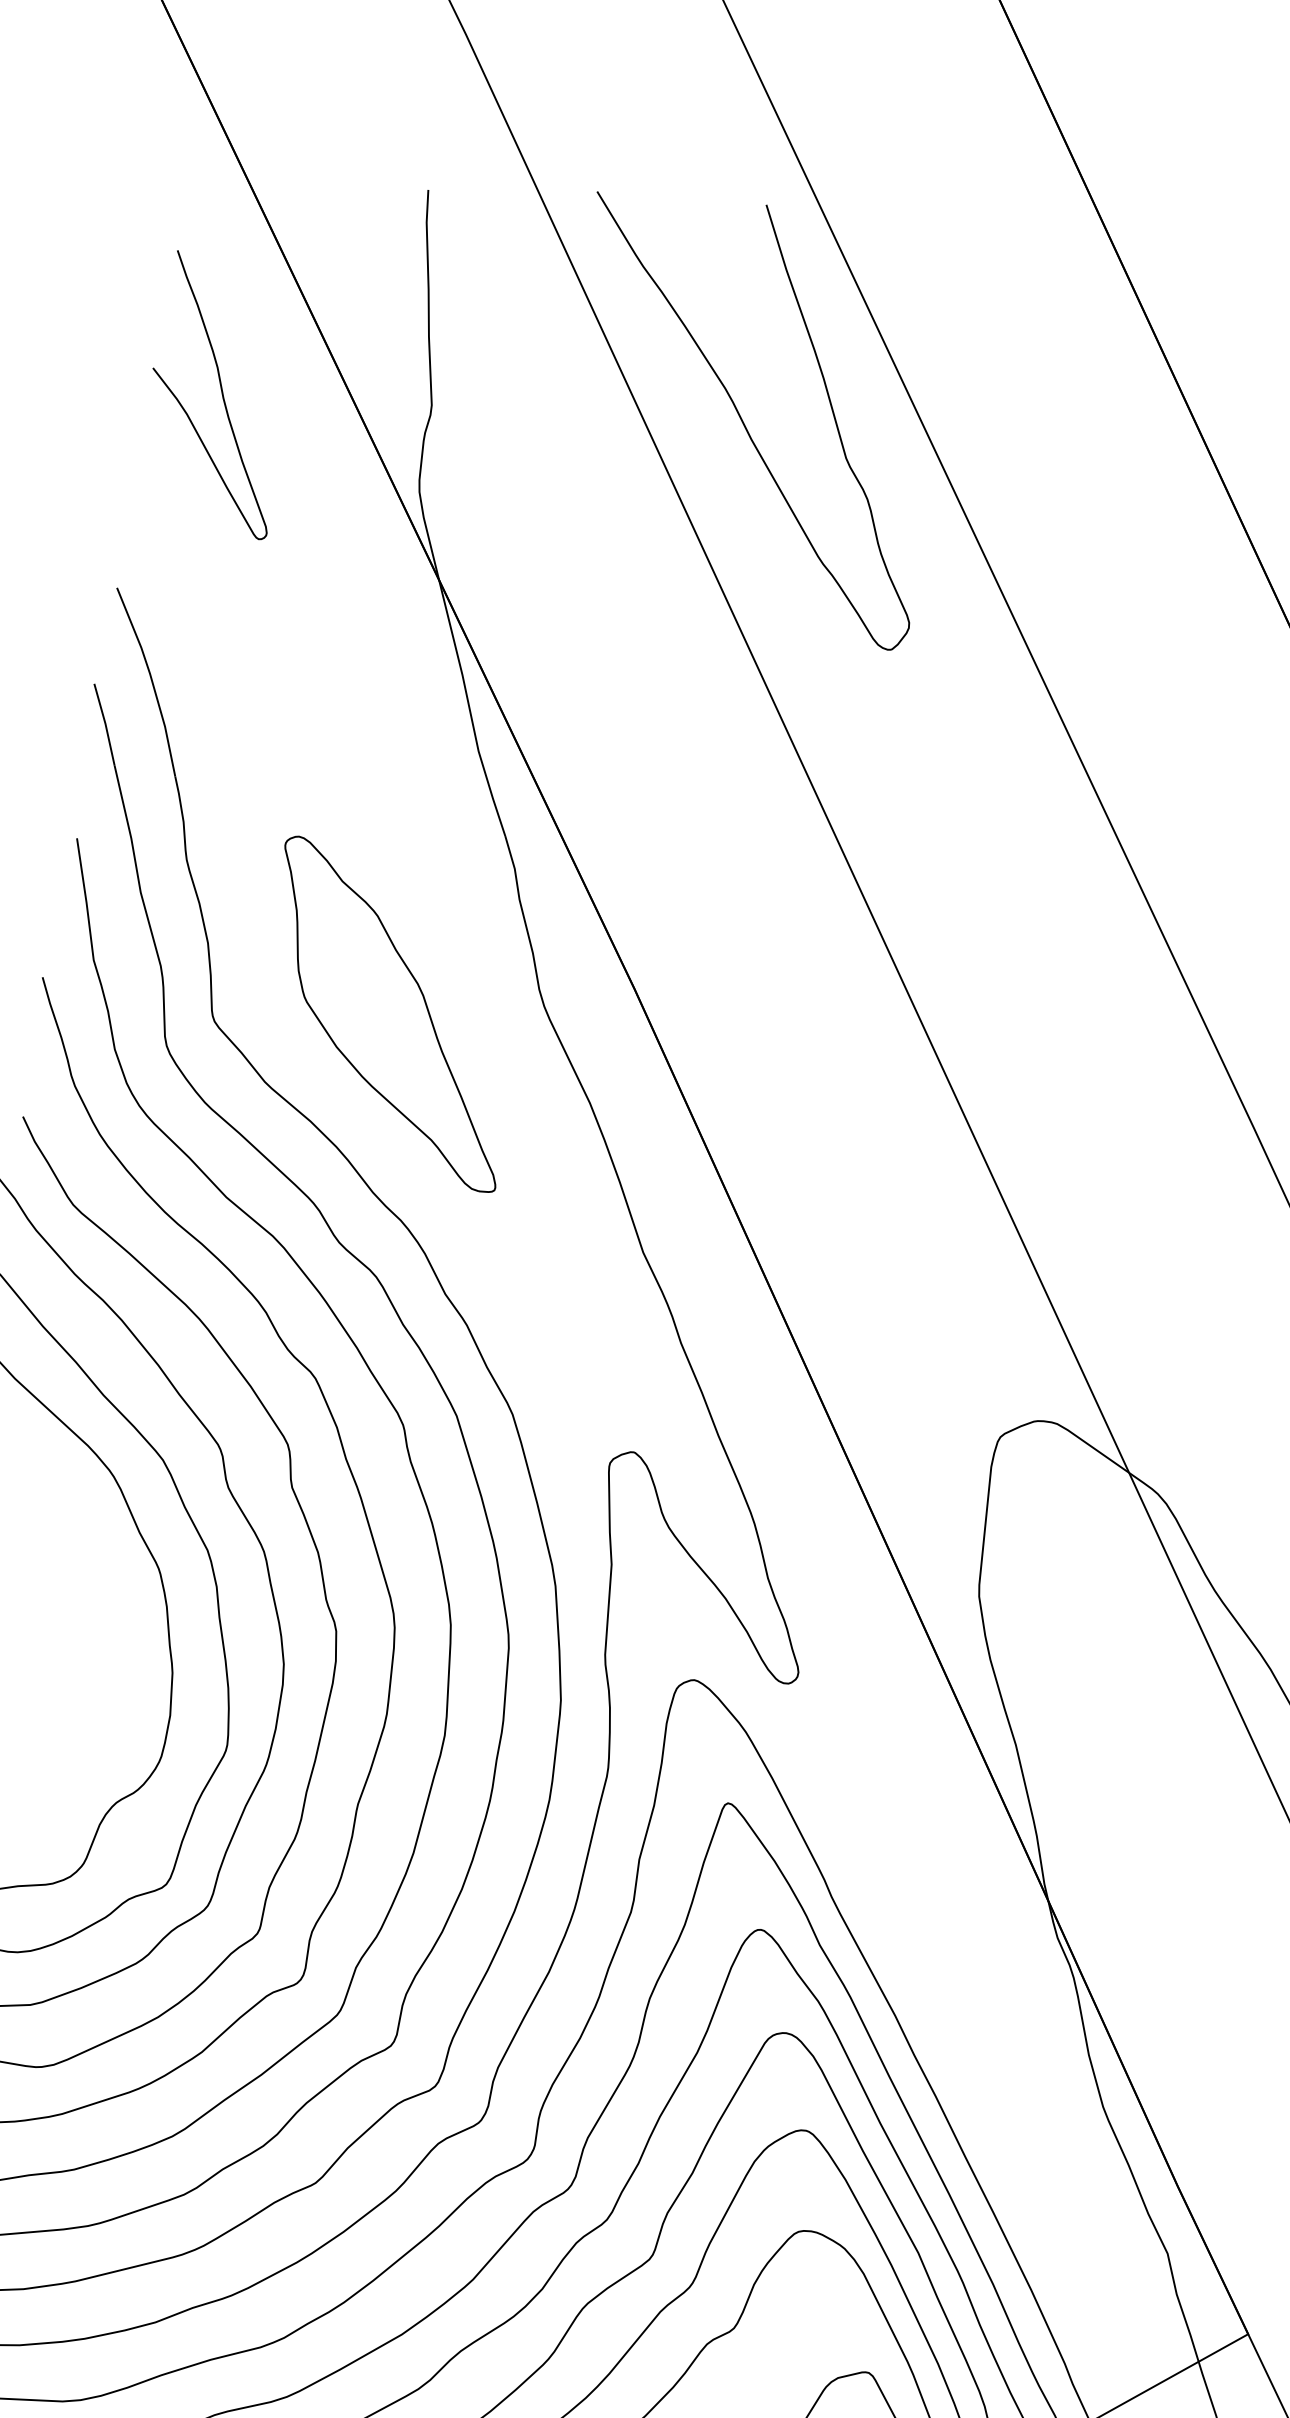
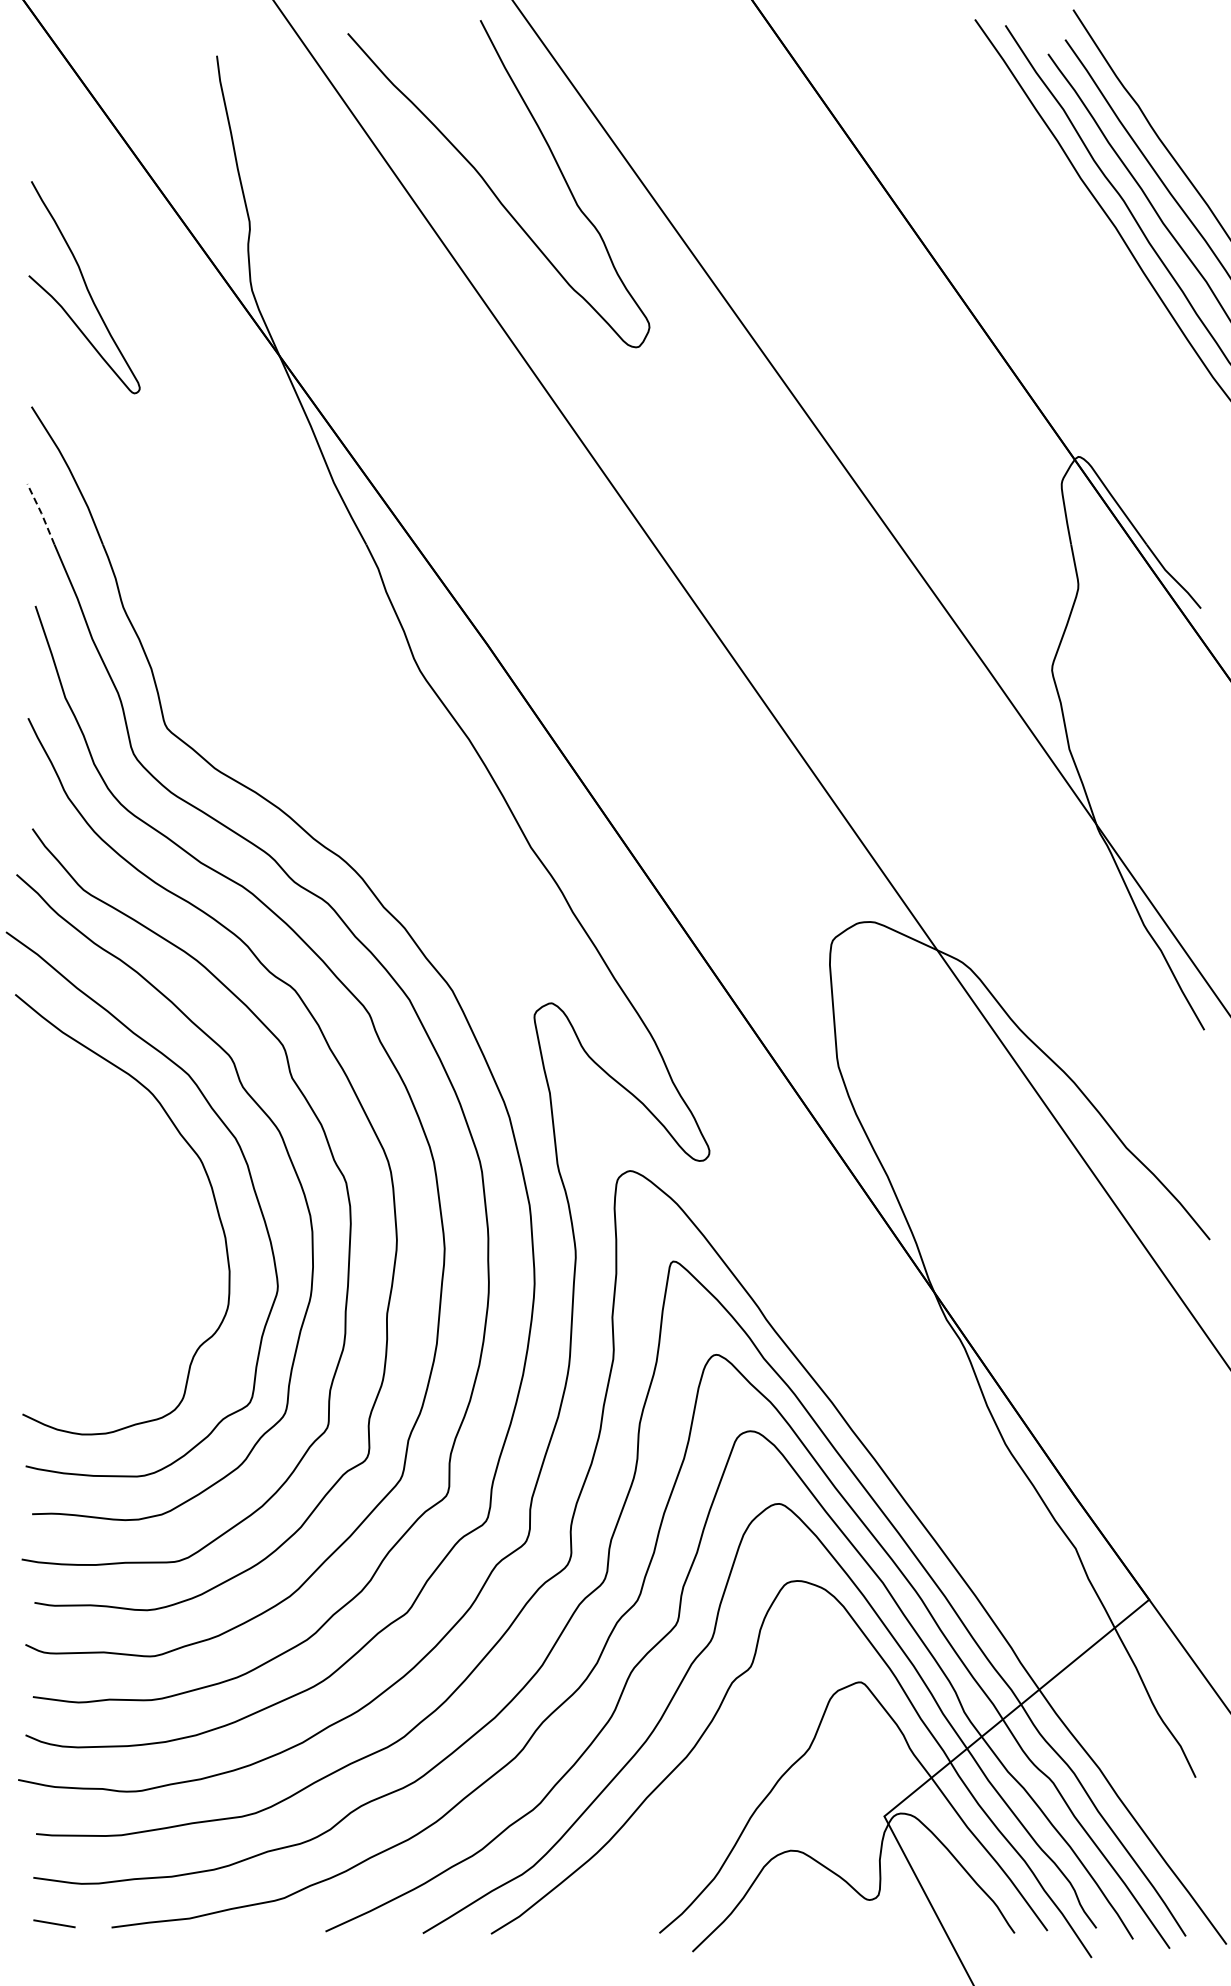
curve: (221, 395) -> (85, 287), moved
line: (105, 723) -> (41, 513), solid -> dashed
part: (390, 1013) -> (302, 697), removed

